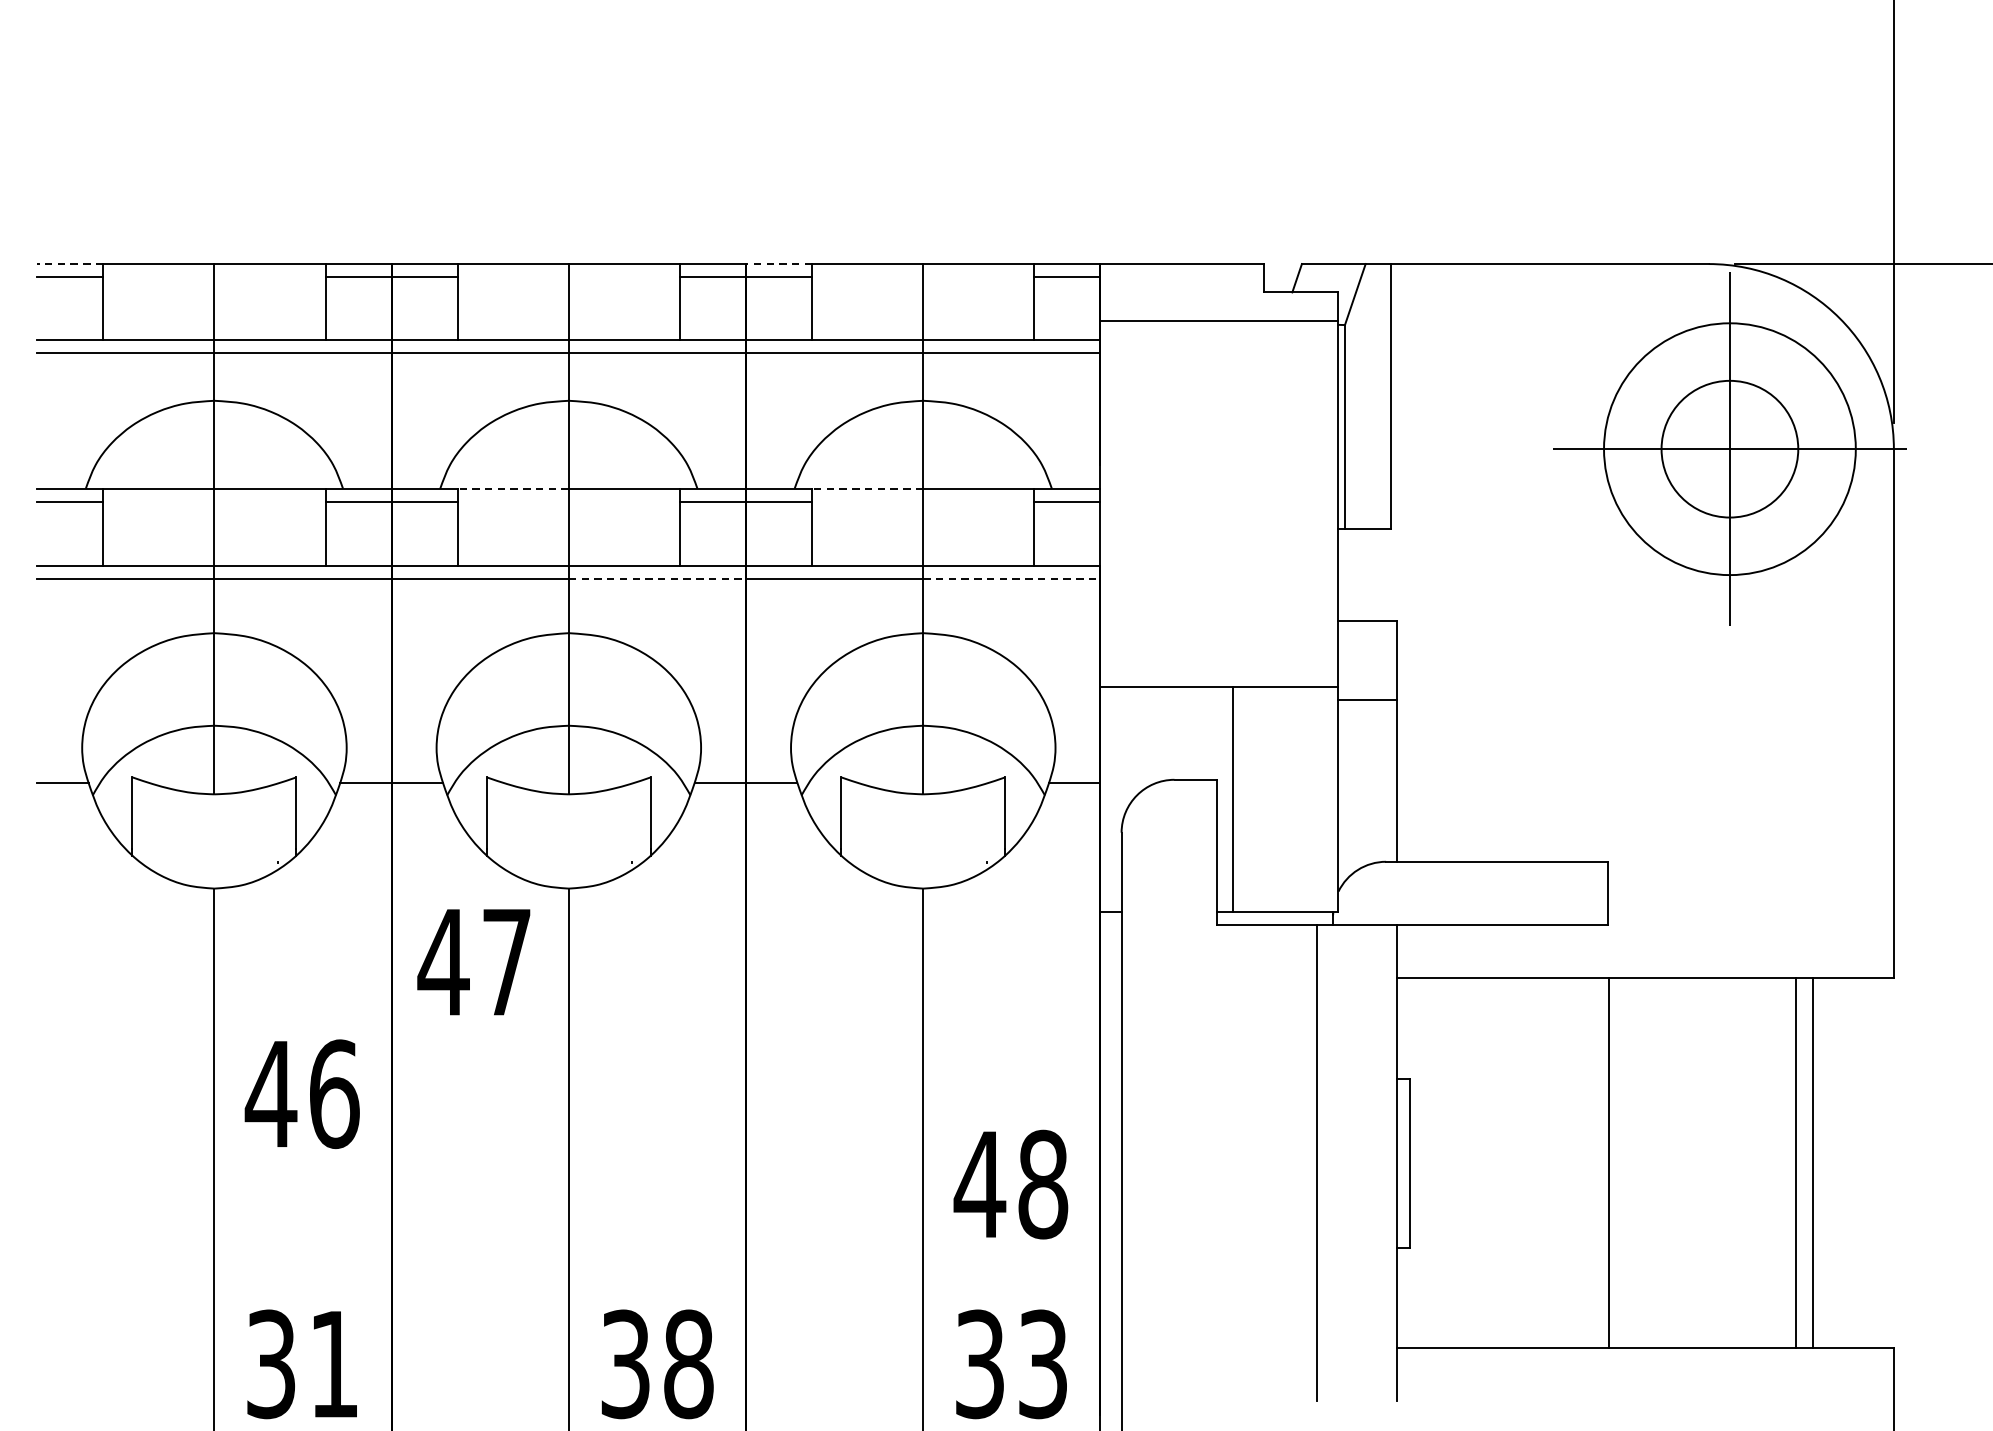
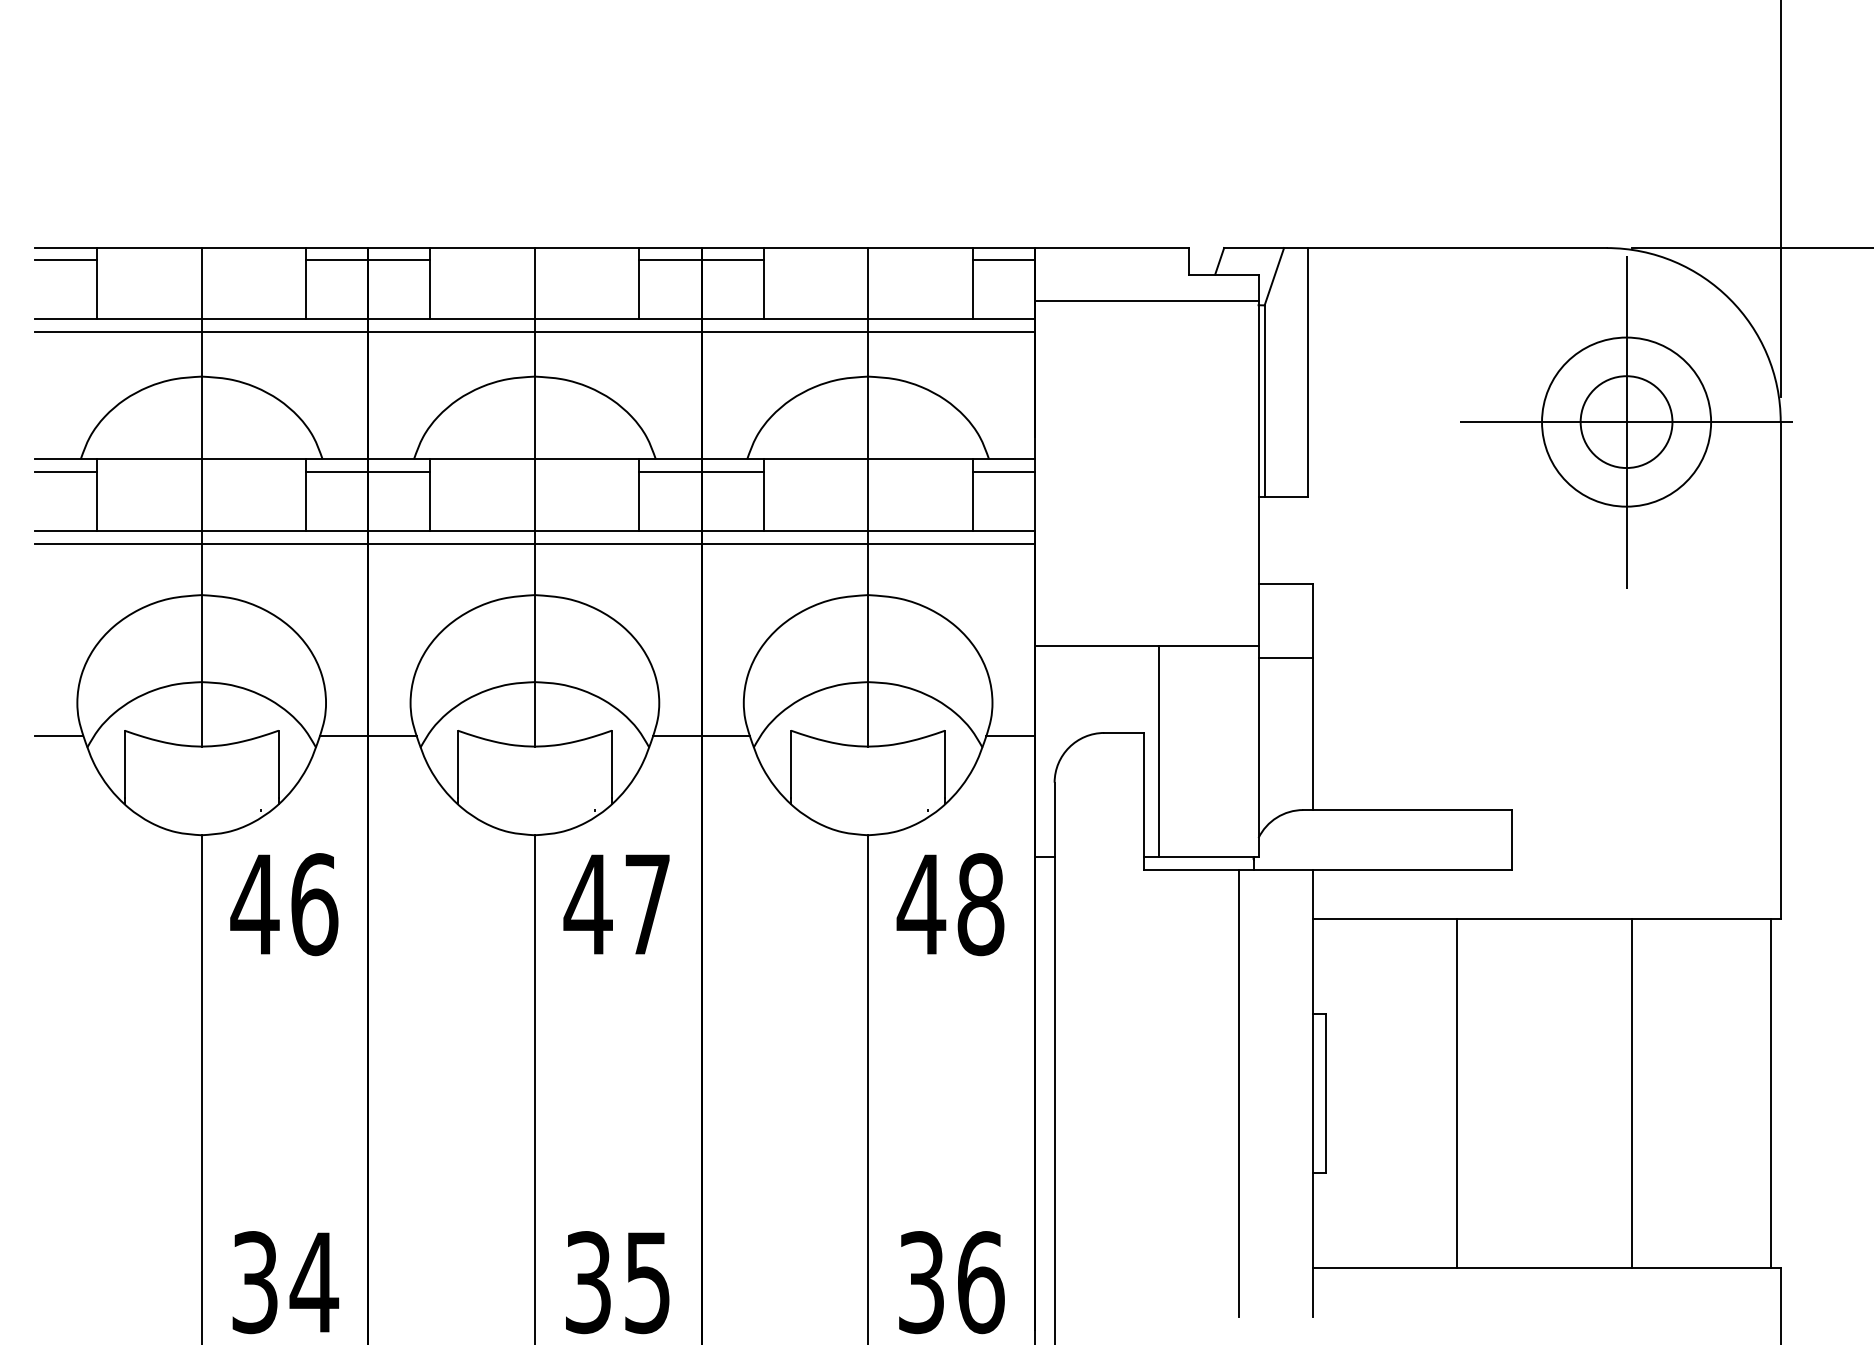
line: (69, 264) -> (65, 248), dashed -> solid
line: (778, 264) -> (732, 248), dashed -> solid
circle: (1729, 448) -> (1626, 421), size x0.71
circle: (1729, 449) -> (1626, 422), size x0.71
line: (513, 488) -> (482, 459), dashed -> solid
line: (867, 488) -> (815, 459), dashed -> solid
line: (657, 578) -> (618, 543), dashed -> solid
line: (1011, 578) -> (951, 543), dashed -> solid
text: (473, 962) -> (616, 904), moved
text: (302, 1094) -> (284, 904), moved
line: (1608, 1163) -> (1457, 1093), moved
line: (1795, 1163) -> (1770, 1093), moved
line: (1812, 1163) -> (1631, 1093), moved
text: (1010, 1184) -> (950, 904), moved
text: (334, 1364) -> (314, 1282), 31 -> 34
text: (688, 1364) -> (647, 1282), 38 -> 35
text: (1043, 1364) -> (981, 1282), 33 -> 36

